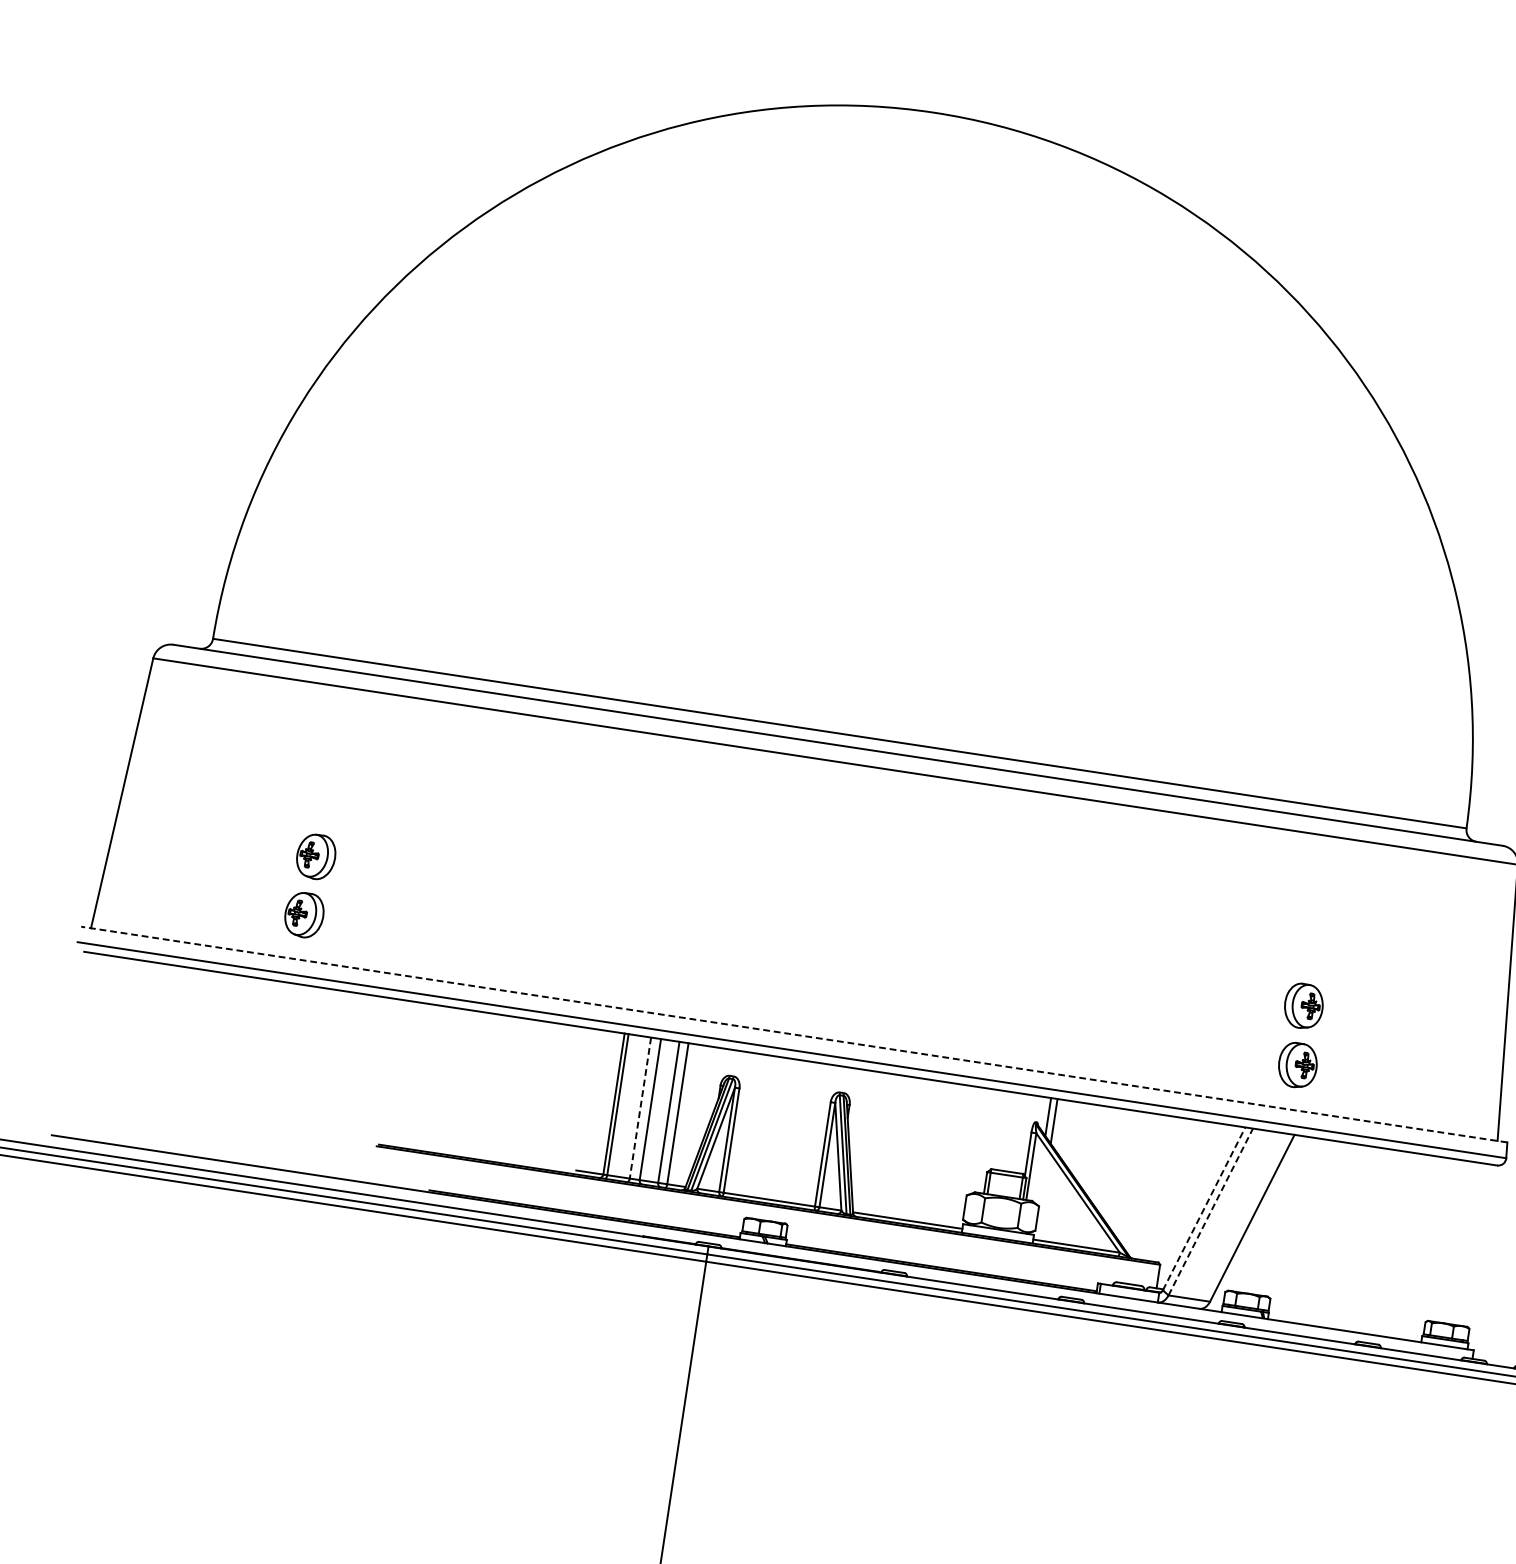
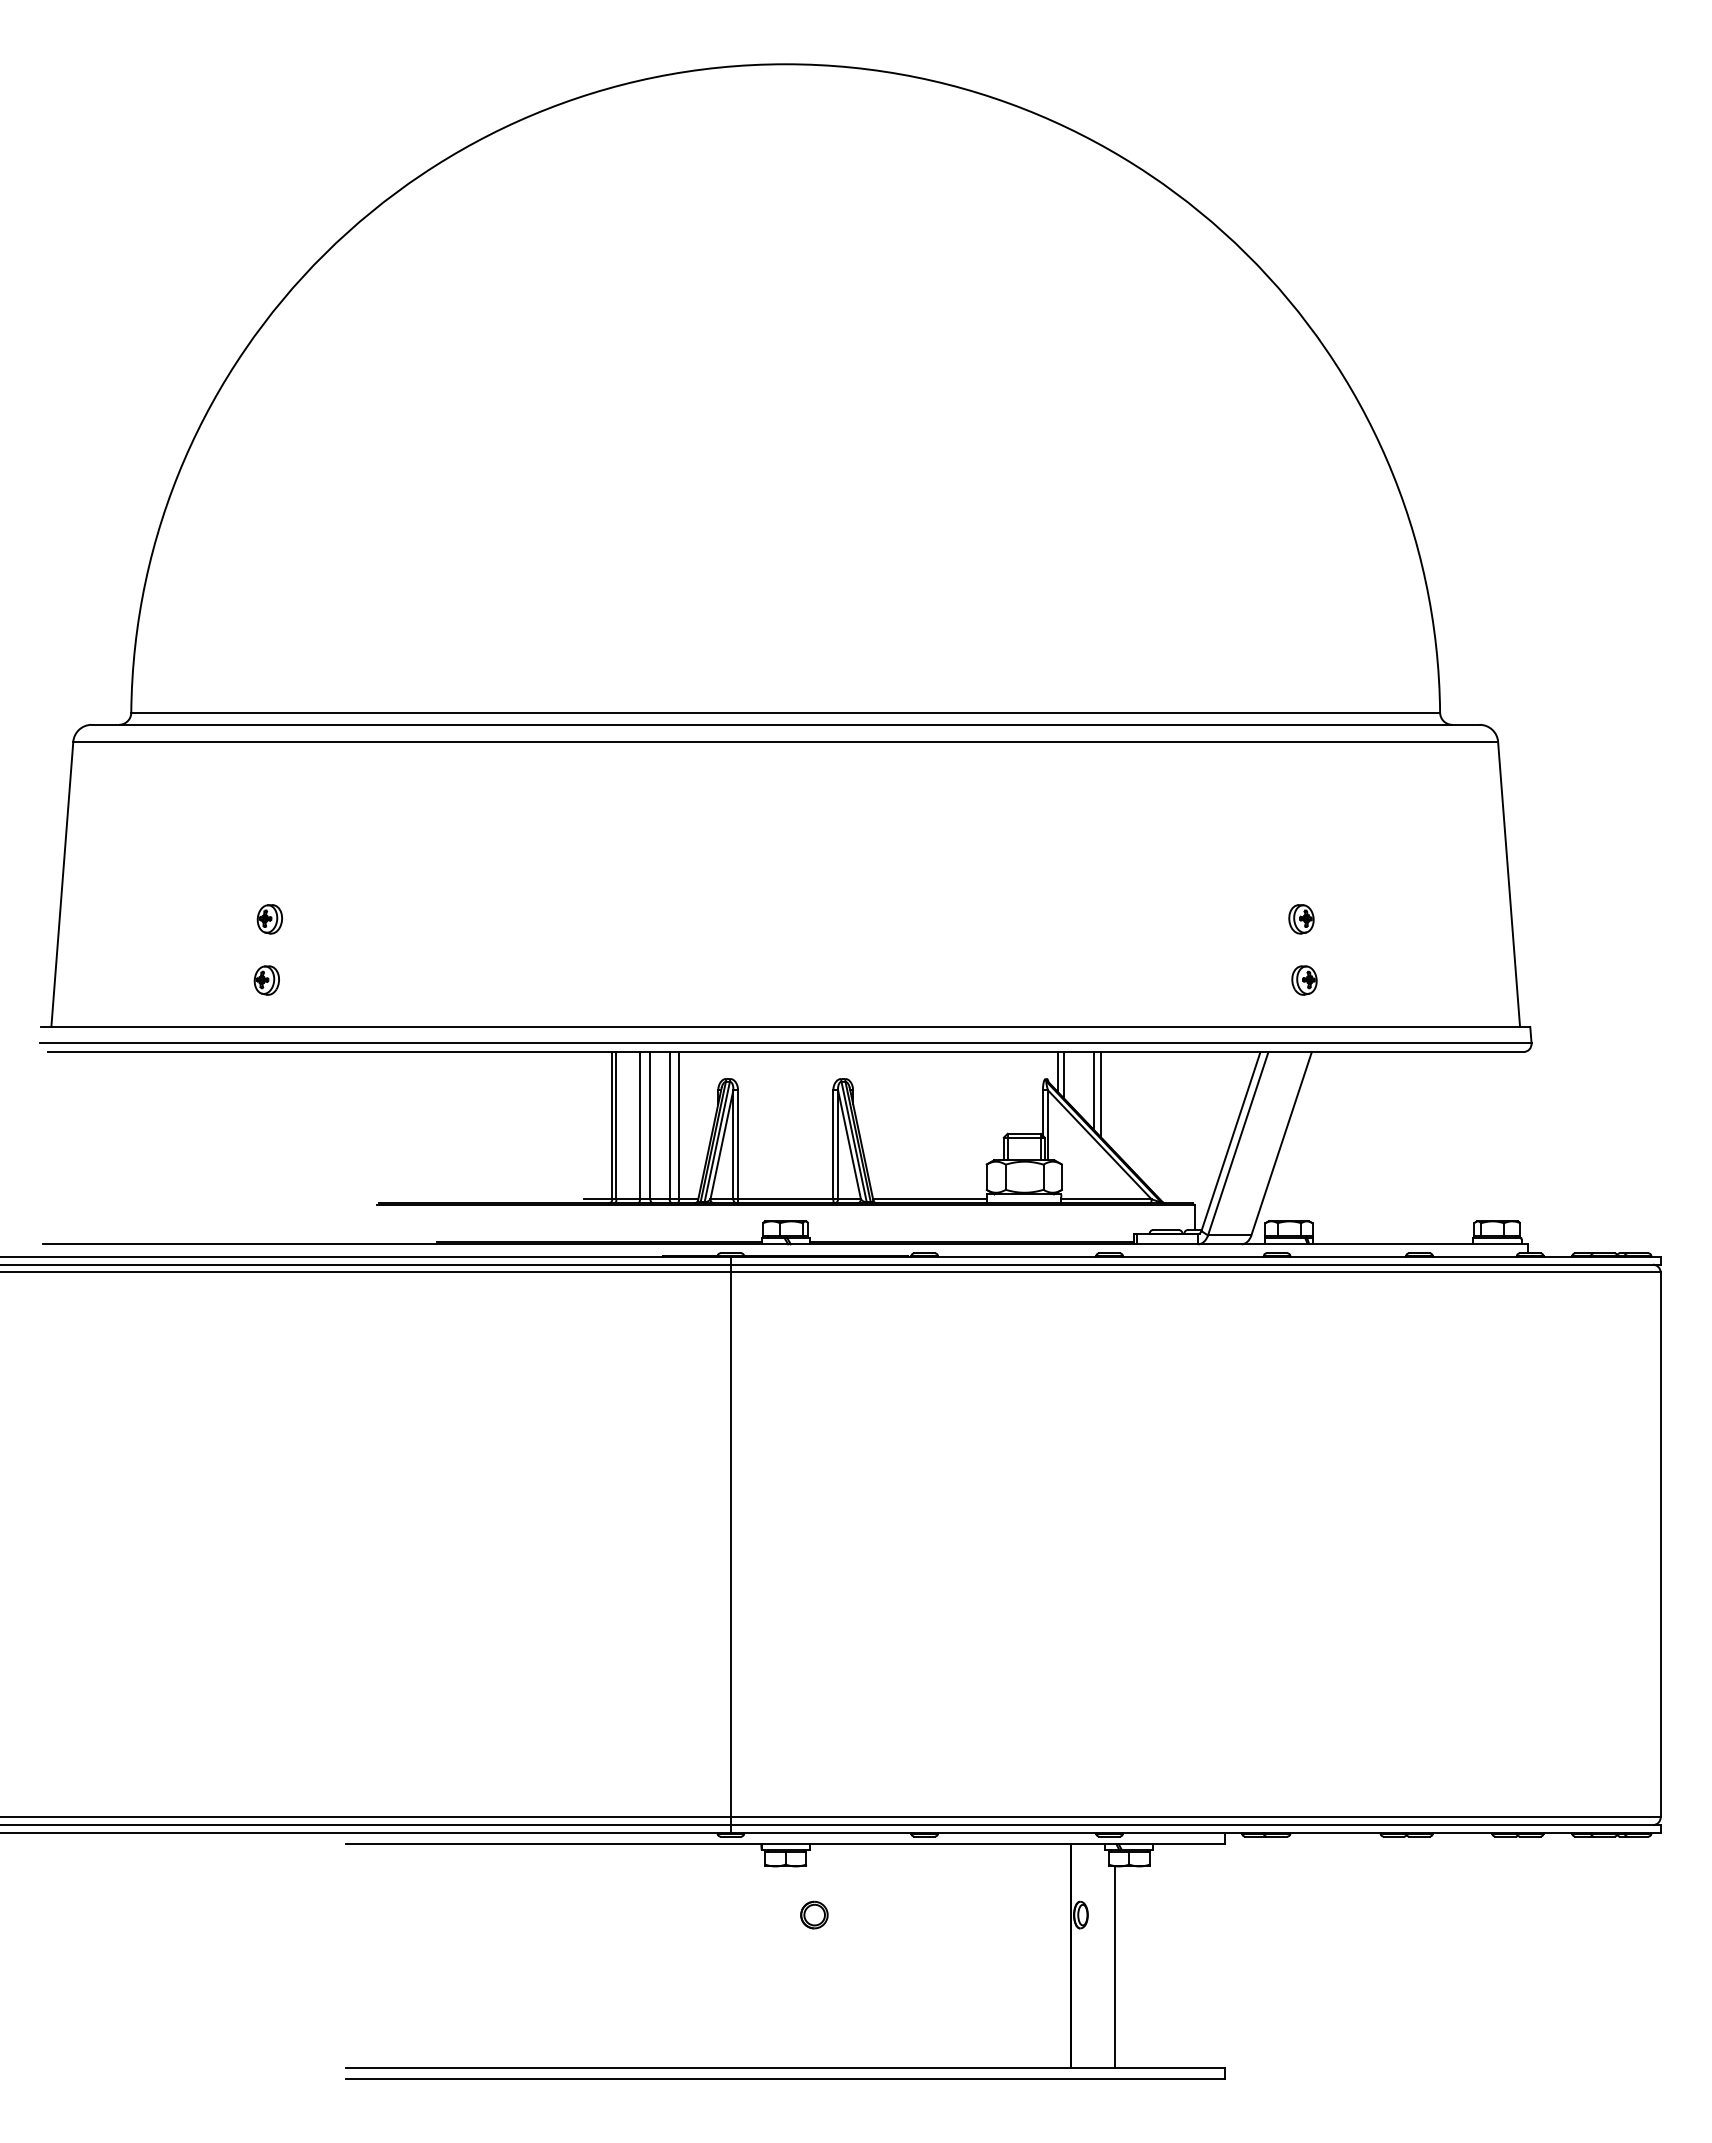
part: (315, 856) -> (269, 919), size x0.62
part: (303, 914) -> (266, 980), size x0.62
part: (1303, 1006) -> (1301, 919), size x0.62
line: (794, 1034) -> (785, 1026), dashed -> solid
part: (1297, 1065) -> (1304, 980), size x0.62
line: (640, 1107) -> (640, 1125), dashed -> solid
line: (1079, 1140) -> (1093, 1090), added
line: (1086, 1144) -> (1100, 1094), added
line: (1204, 1208) -> (1231, 1141), dashed -> solid
line: (1211, 1211) -> (1238, 1143), dashed -> solid

